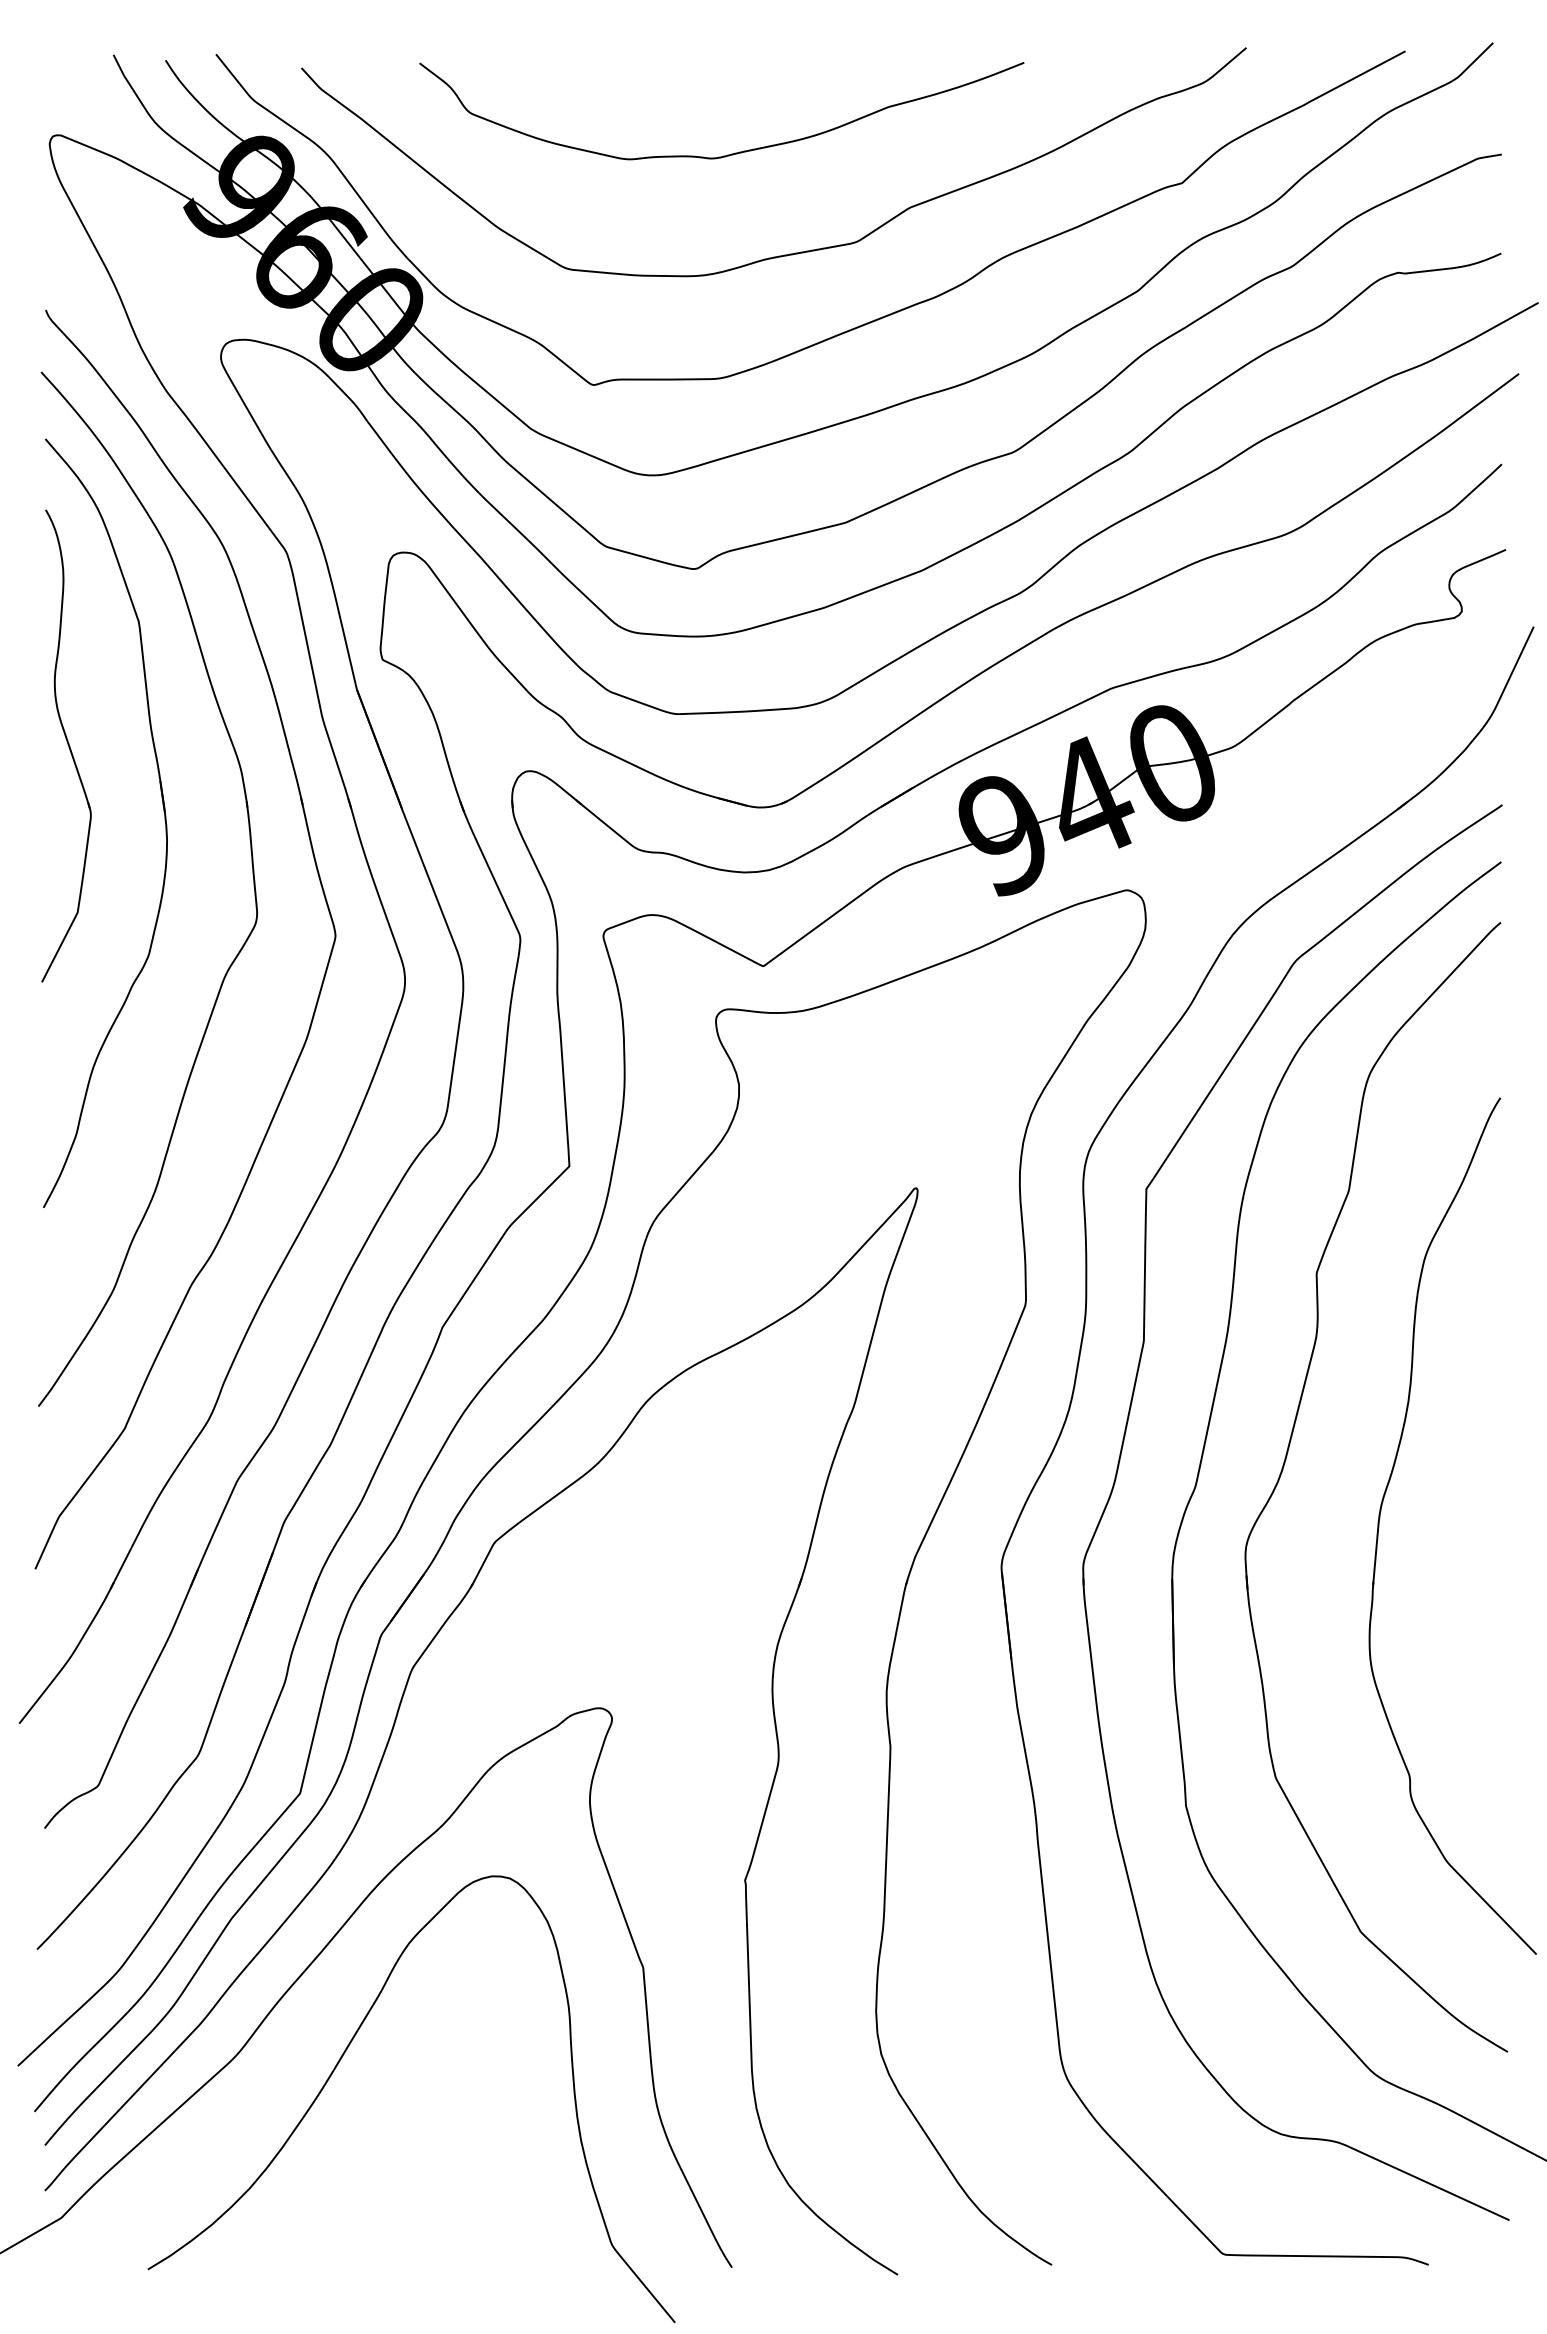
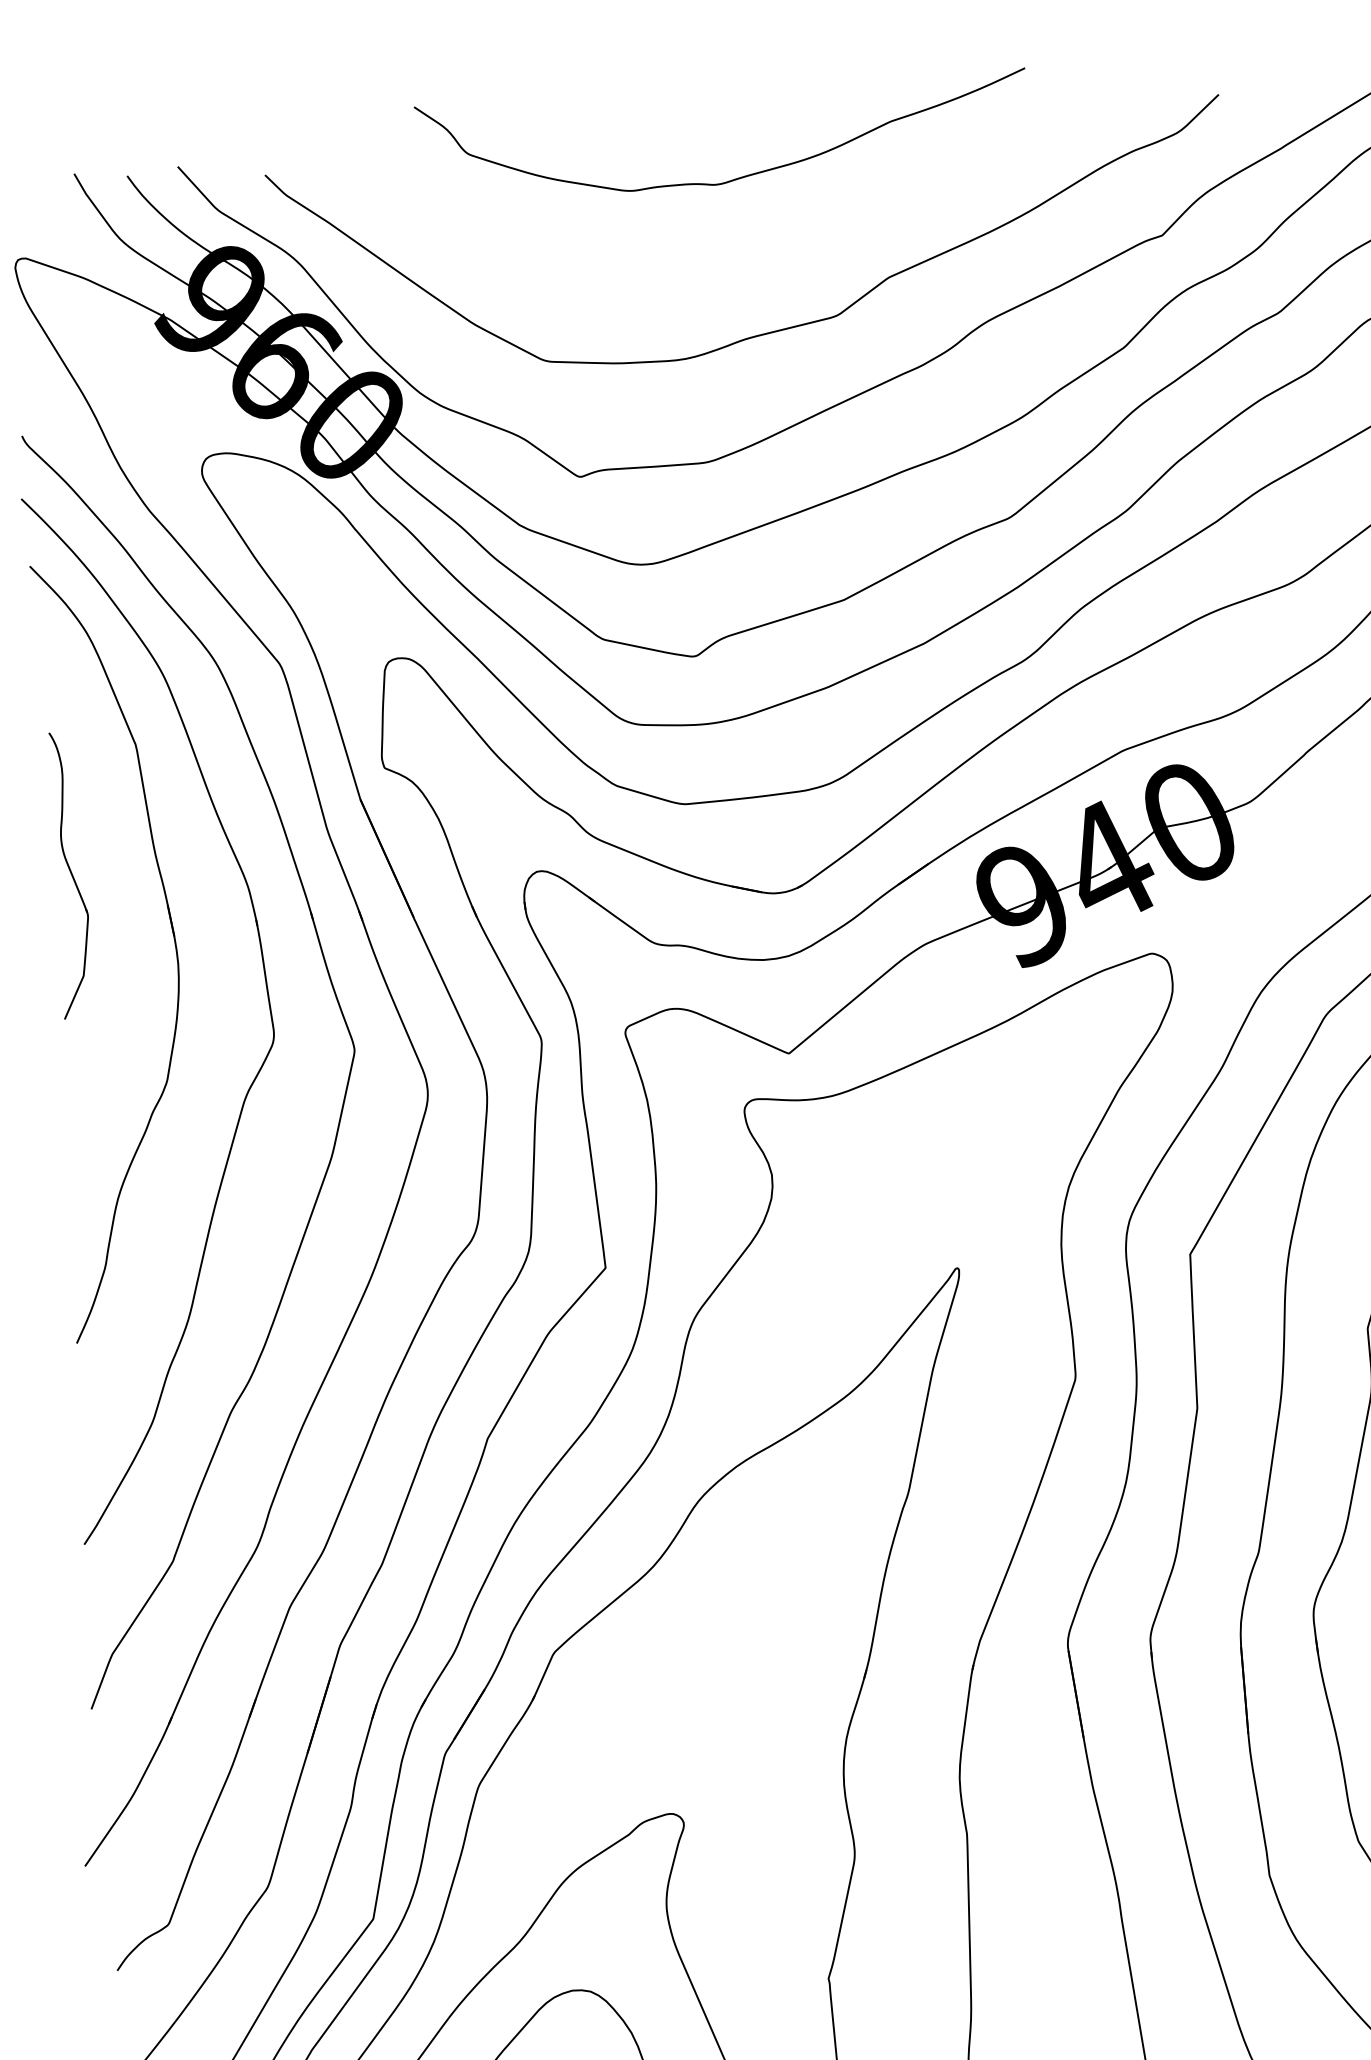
curve: (731, 153) -> (735, 178), moved
part: (66, 745) -> (70, 874), size x0.6

